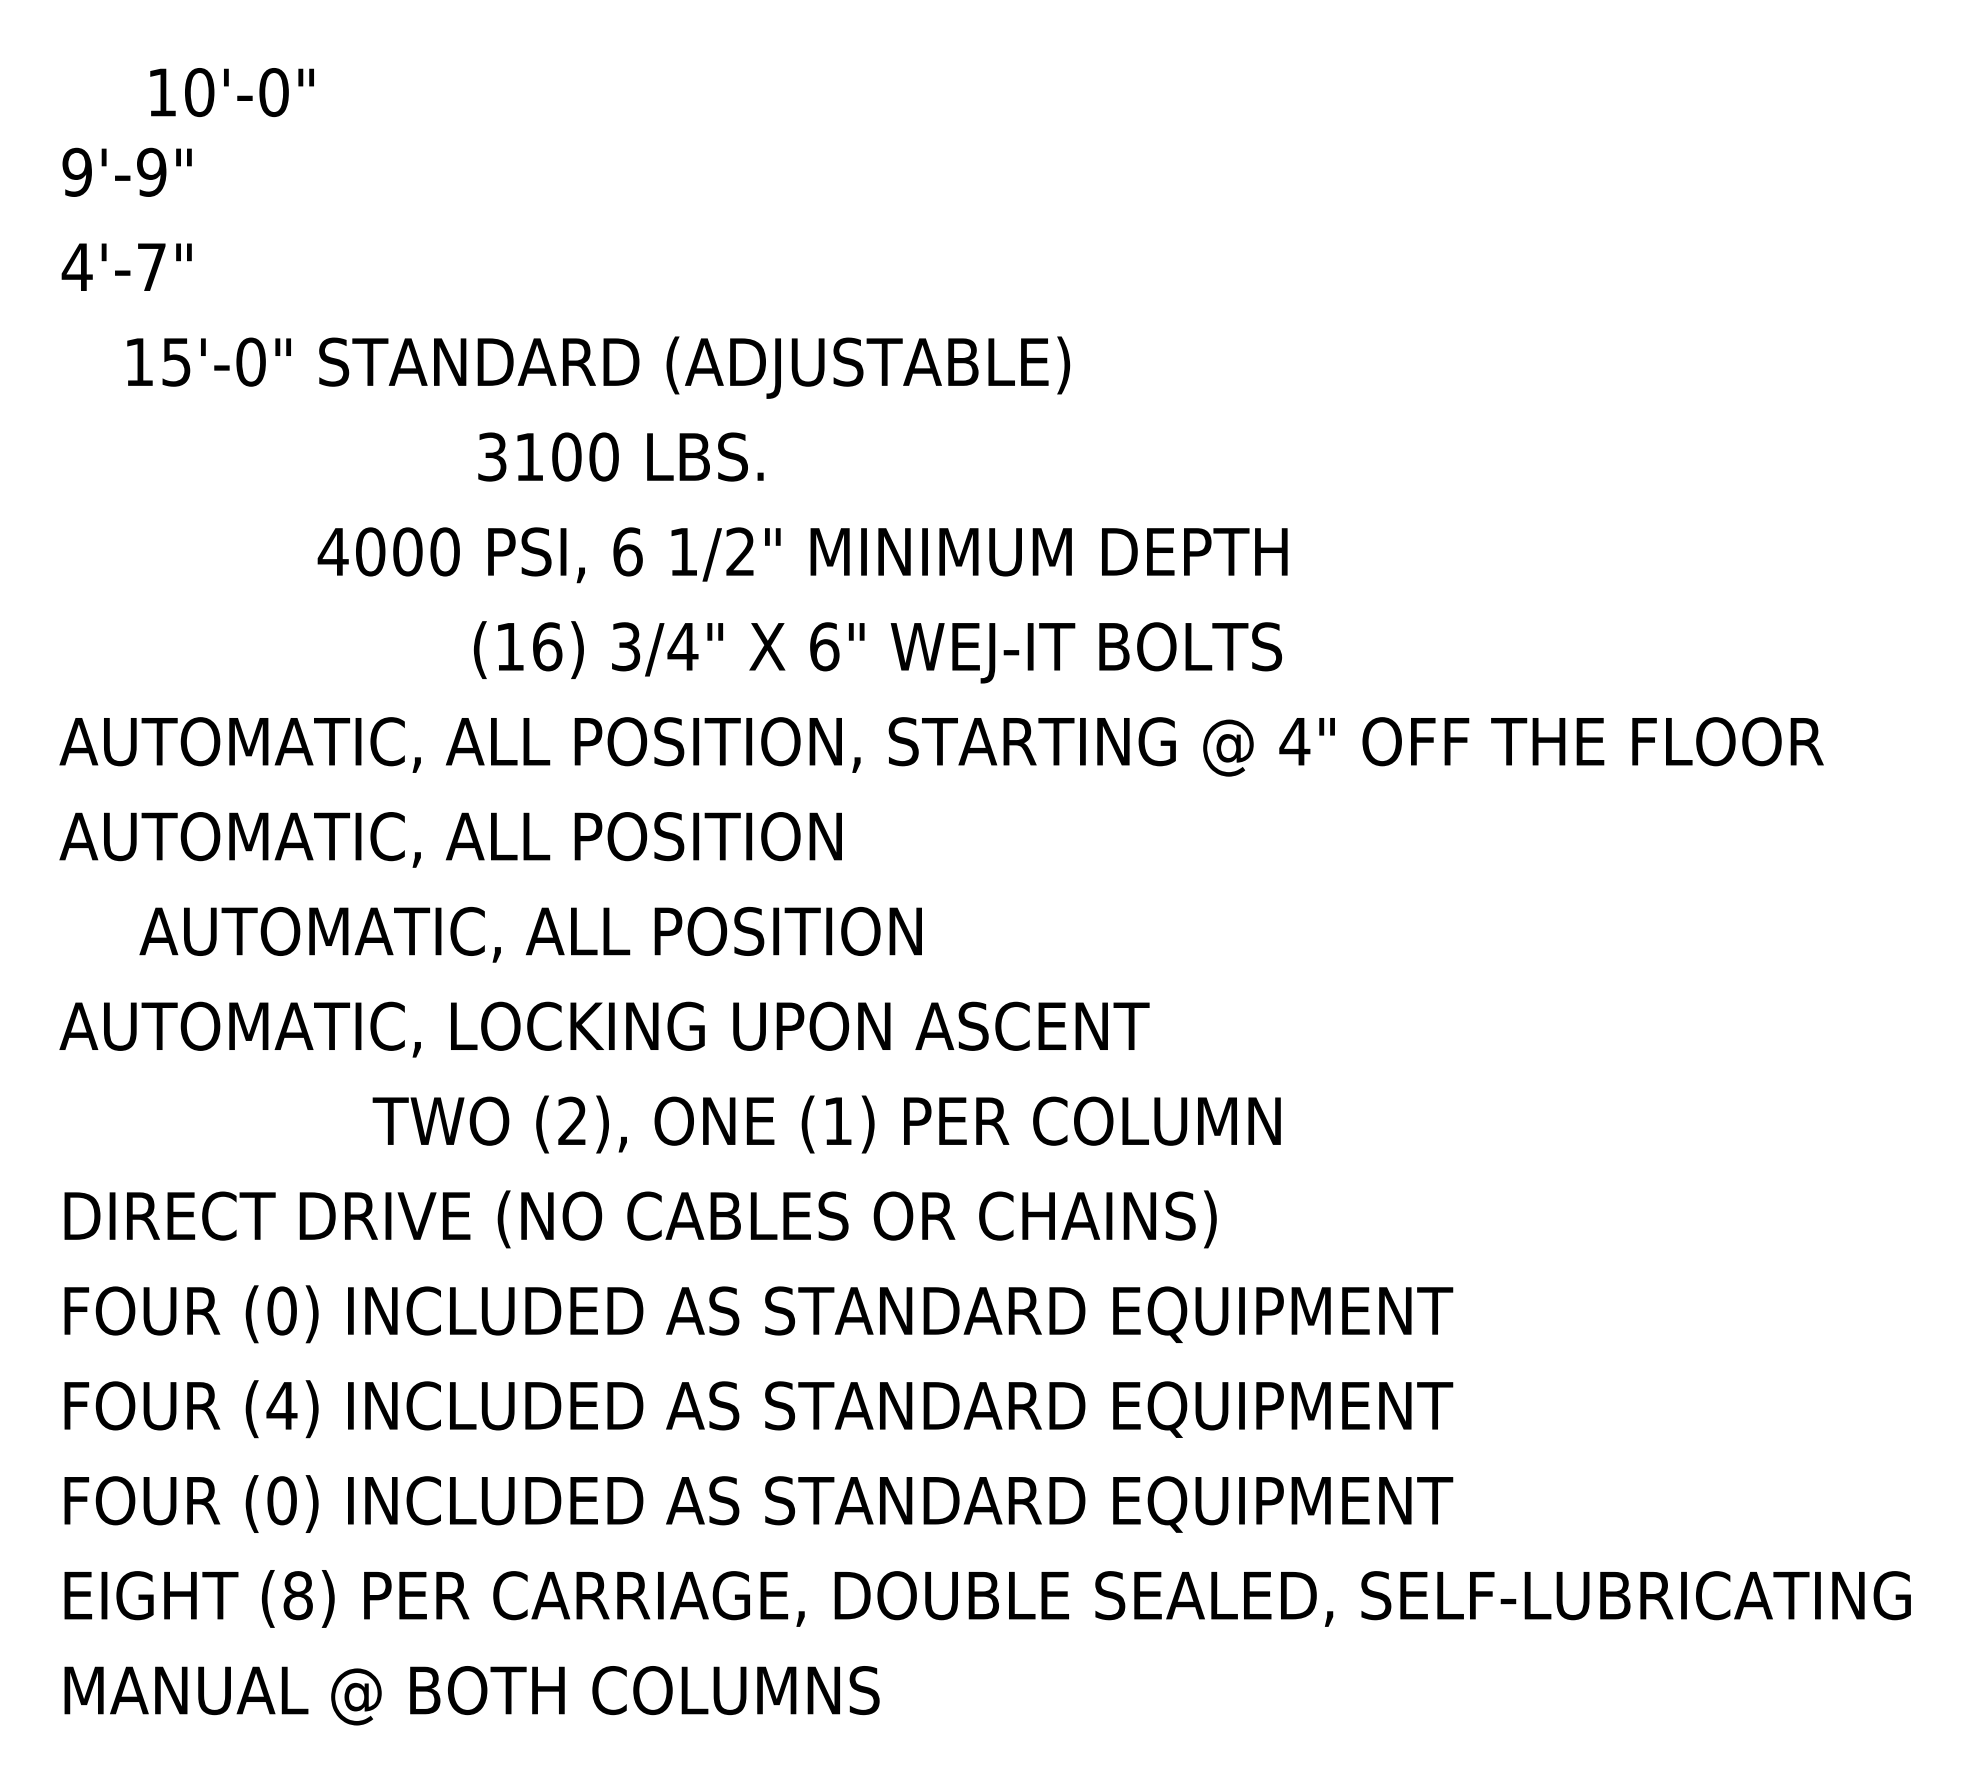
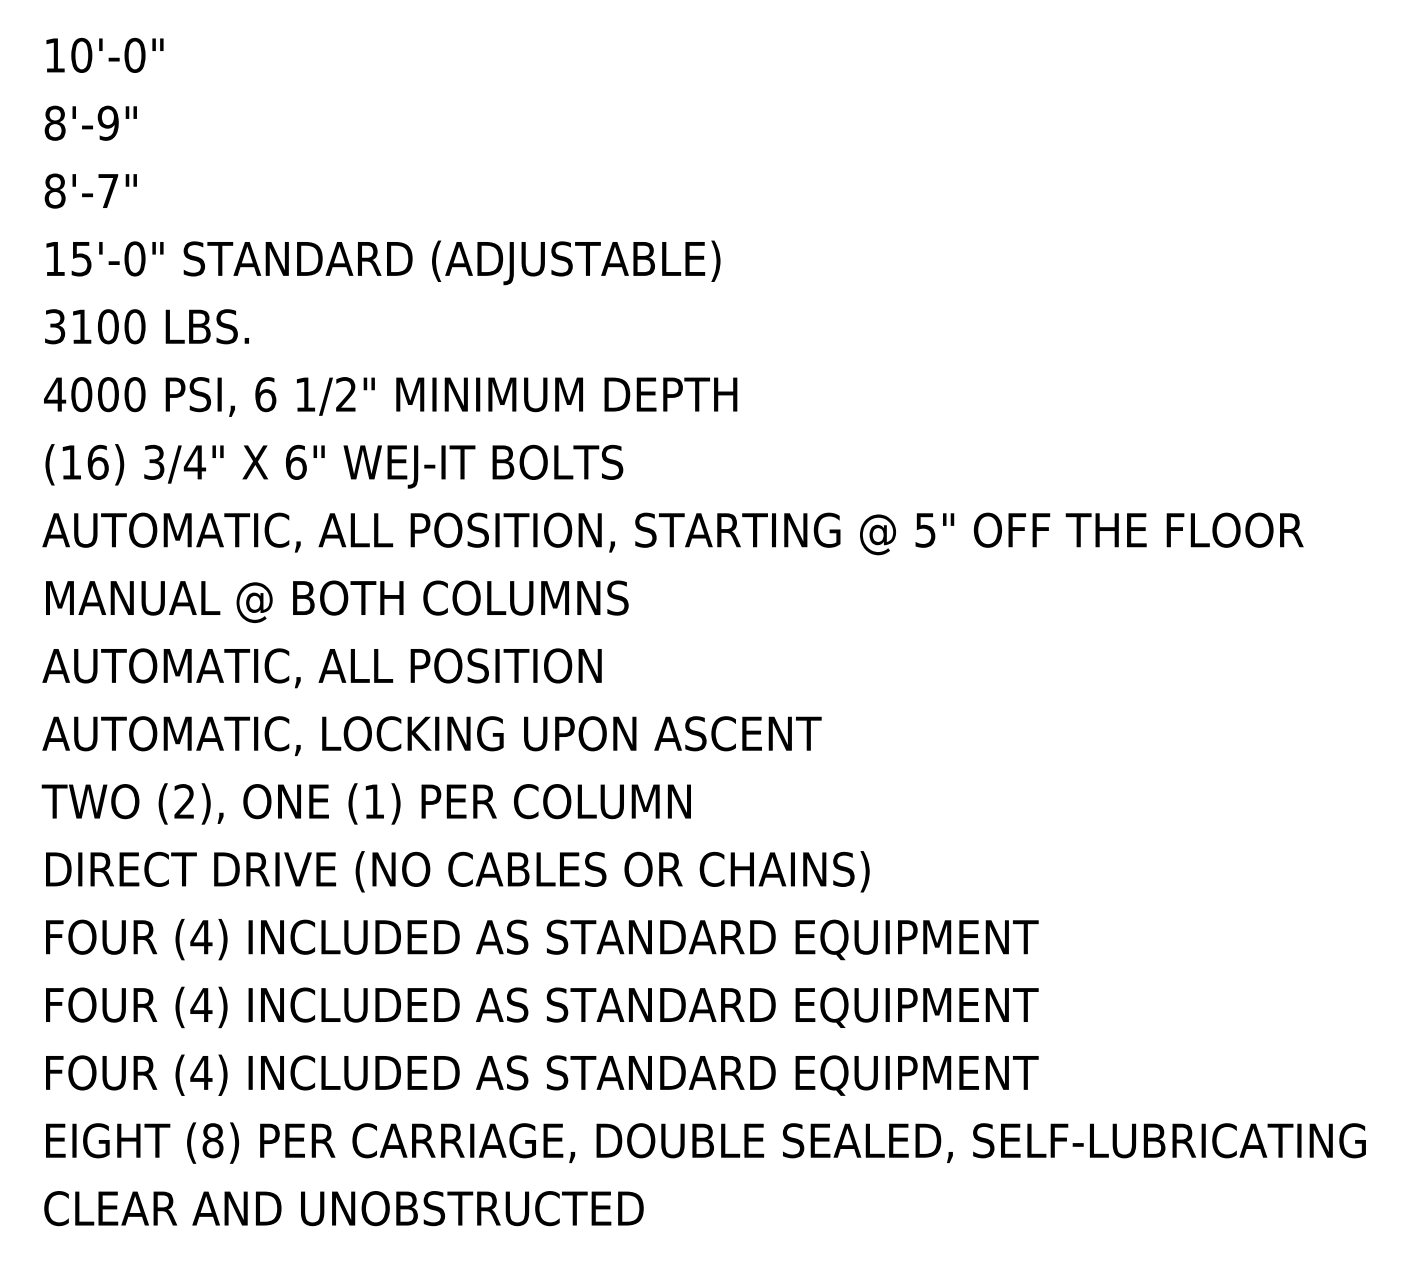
text: (231, 92) -> (104, 55), moved
text: (76, 172) -> (54, 123), 9'-9" -> 8'-9"
text: (76, 266) -> (54, 190), 4'-7" -> 8'-7"
text: (598, 367) -> (383, 262), moved
text: (620, 456) -> (146, 326), moved
text: (802, 555) -> (390, 397), moved
text: (877, 652) -> (334, 466), moved
text: (1294, 742) -> (925, 530), 4" -> 5"
text: (469, 841) -> (335, 601), AUTOMATIC, ALL POSITION -> MANUAL @ BOTH COLUMNS
text: (530, 934) -> (321, 668), moved
text: (826, 1124) -> (366, 803), moved
text: (281, 1310) -> (201, 936), (0) -> (4)
text: (281, 1500) -> (201, 1072), (0) -> (4)
text: (481, 1695) -> (344, 1212), MANUAL @ BOTH COLUMNS -> CLEAR AND UNOBSTRUCTED

